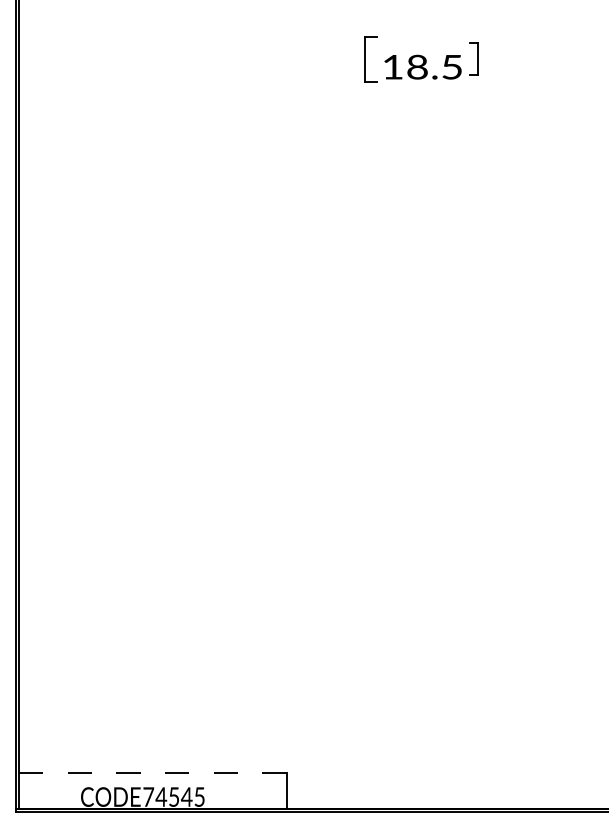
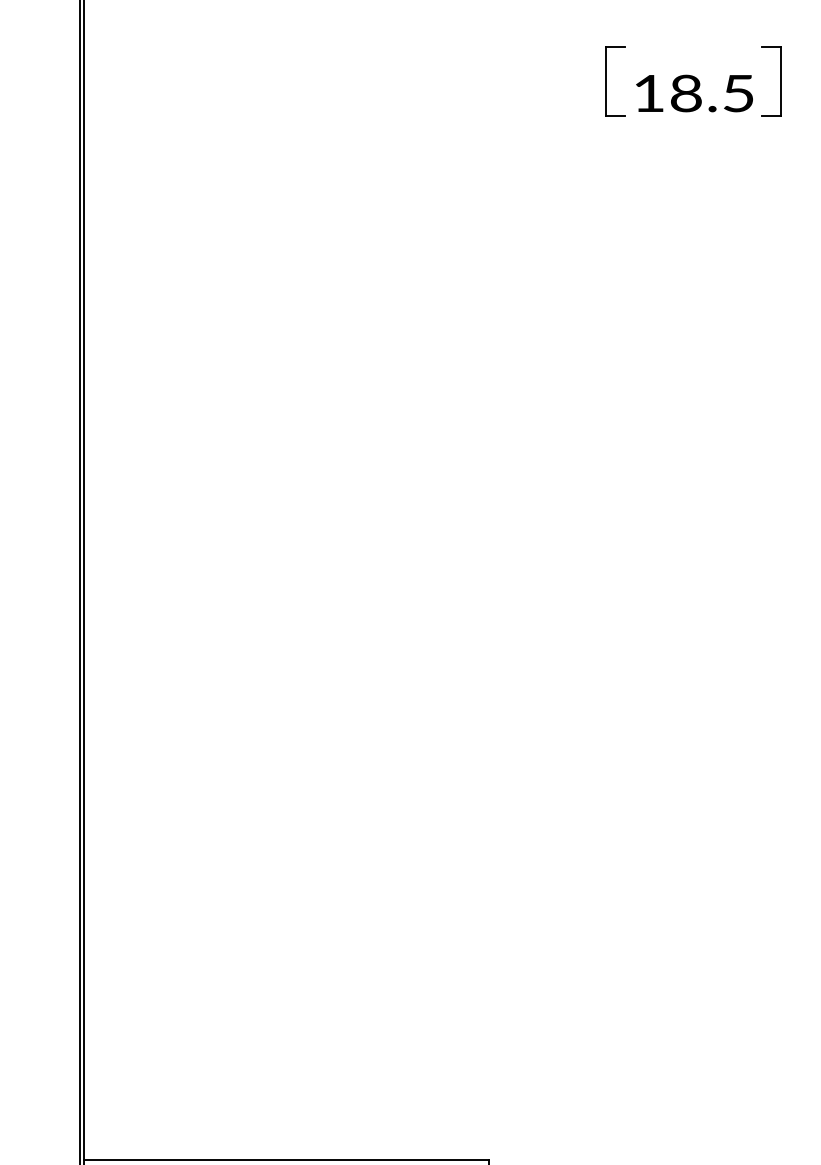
part: (473, 59) -> (770, 81), size x1.43
line: (152, 772) -> (285, 1159), dashed -> solid

